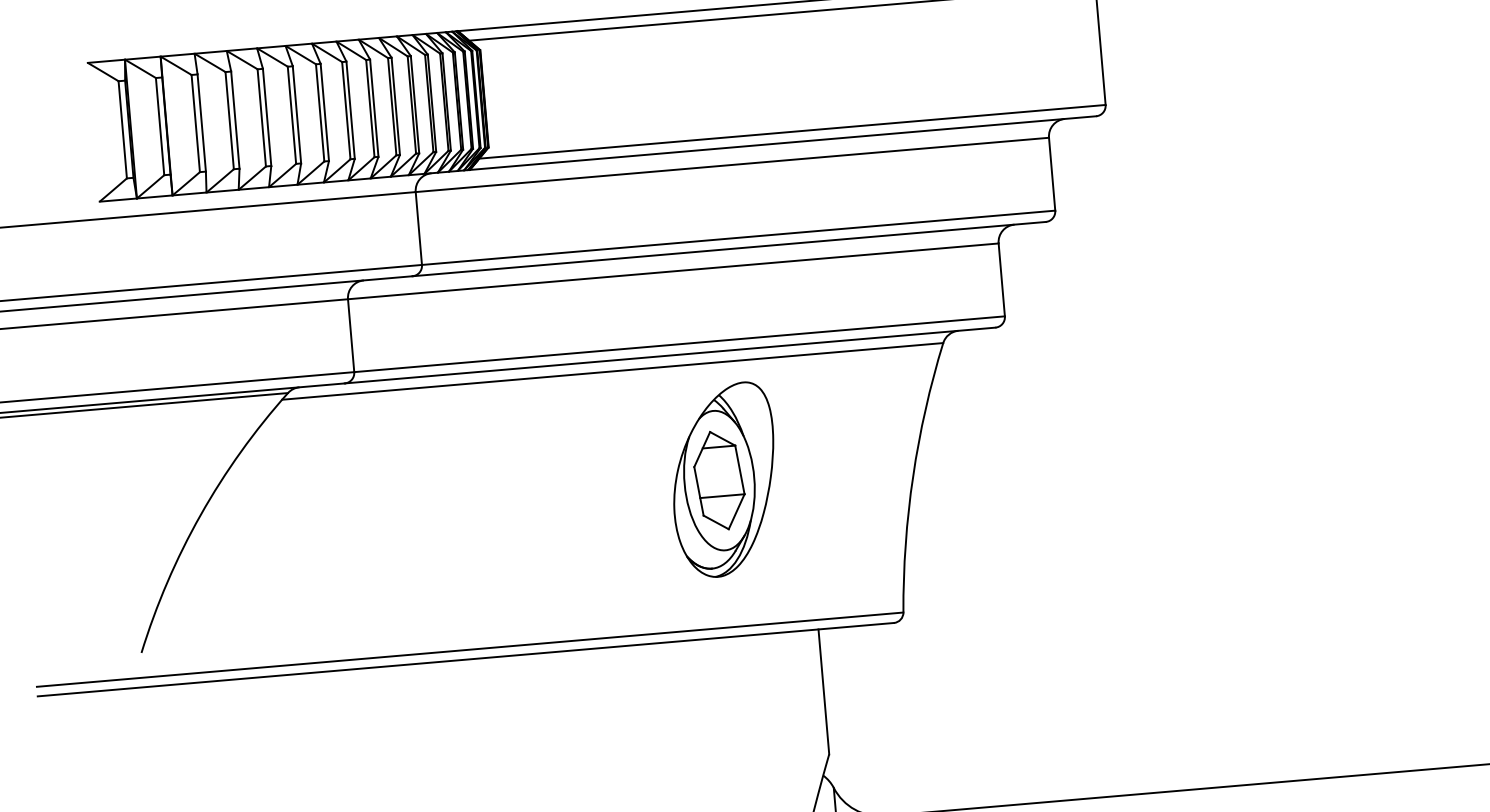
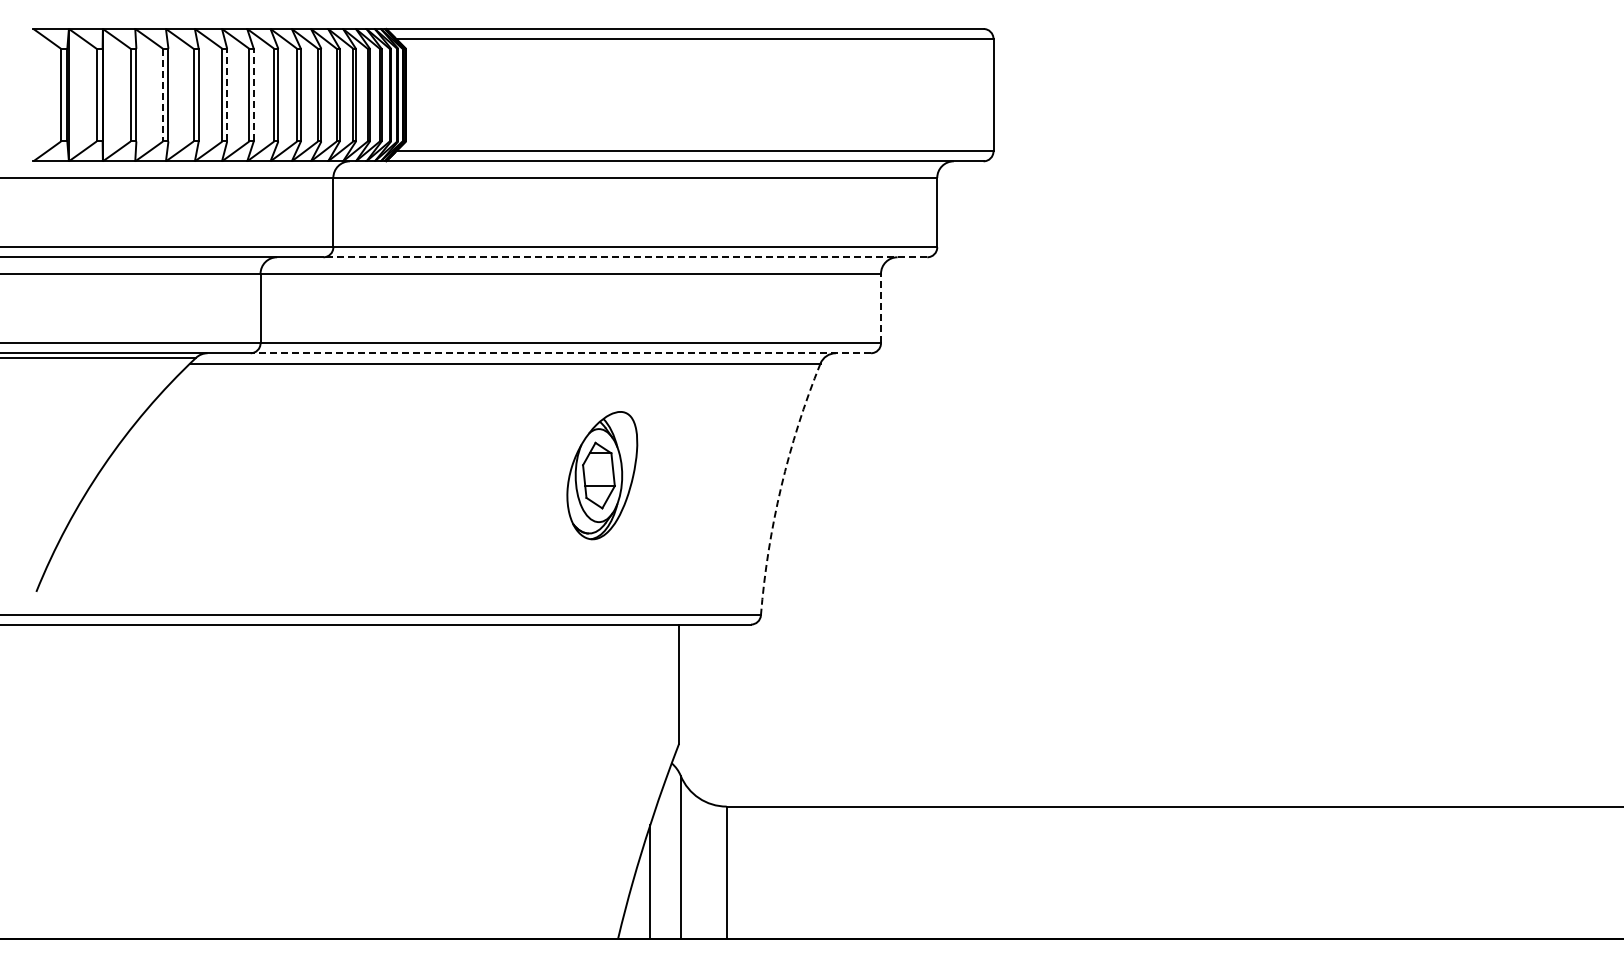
line: (324, 111) -> (253, 94), solid -> dashed
line: (297, 114) -> (227, 94), solid -> dashed
line: (230, 120) -> (163, 95), solid -> dashed
line: (729, 249) -> (625, 257), solid -> dashed
line: (1002, 279) -> (881, 308), solid -> dashed
line: (669, 355) -> (560, 353), solid -> dashed
arc: (913, 476) -> (781, 487), solid -> dashed
part: (724, 479) -> (602, 475), size x0.7

